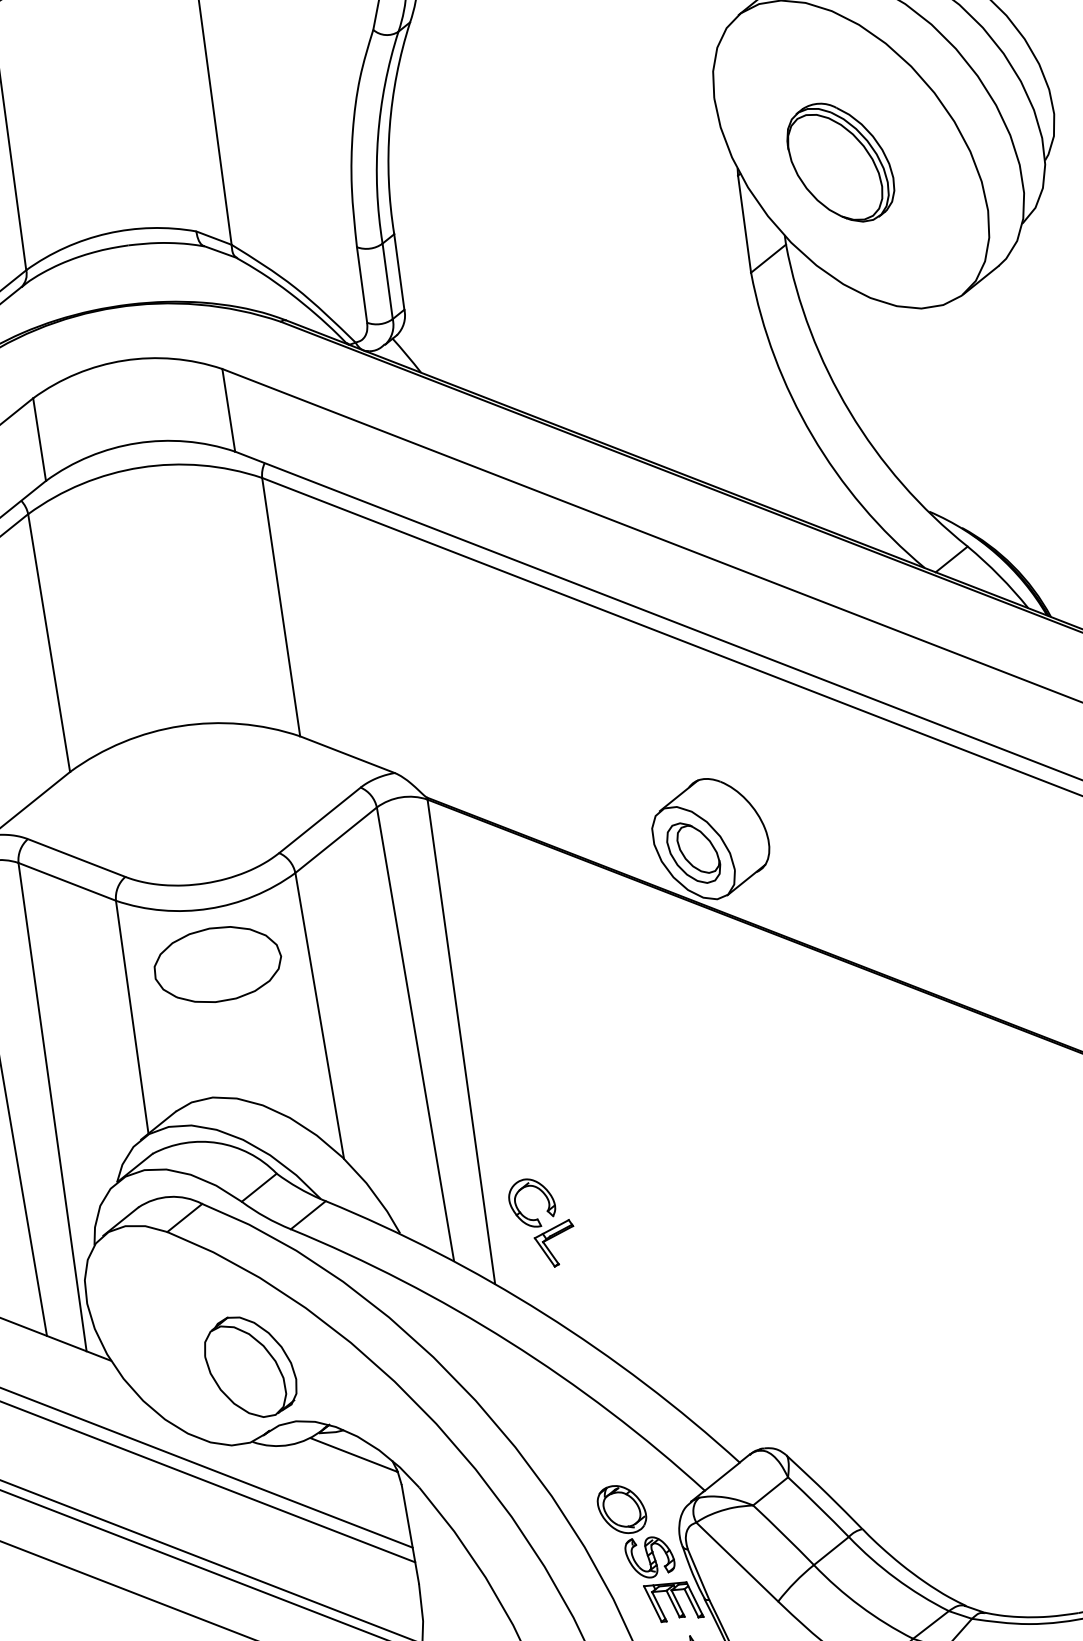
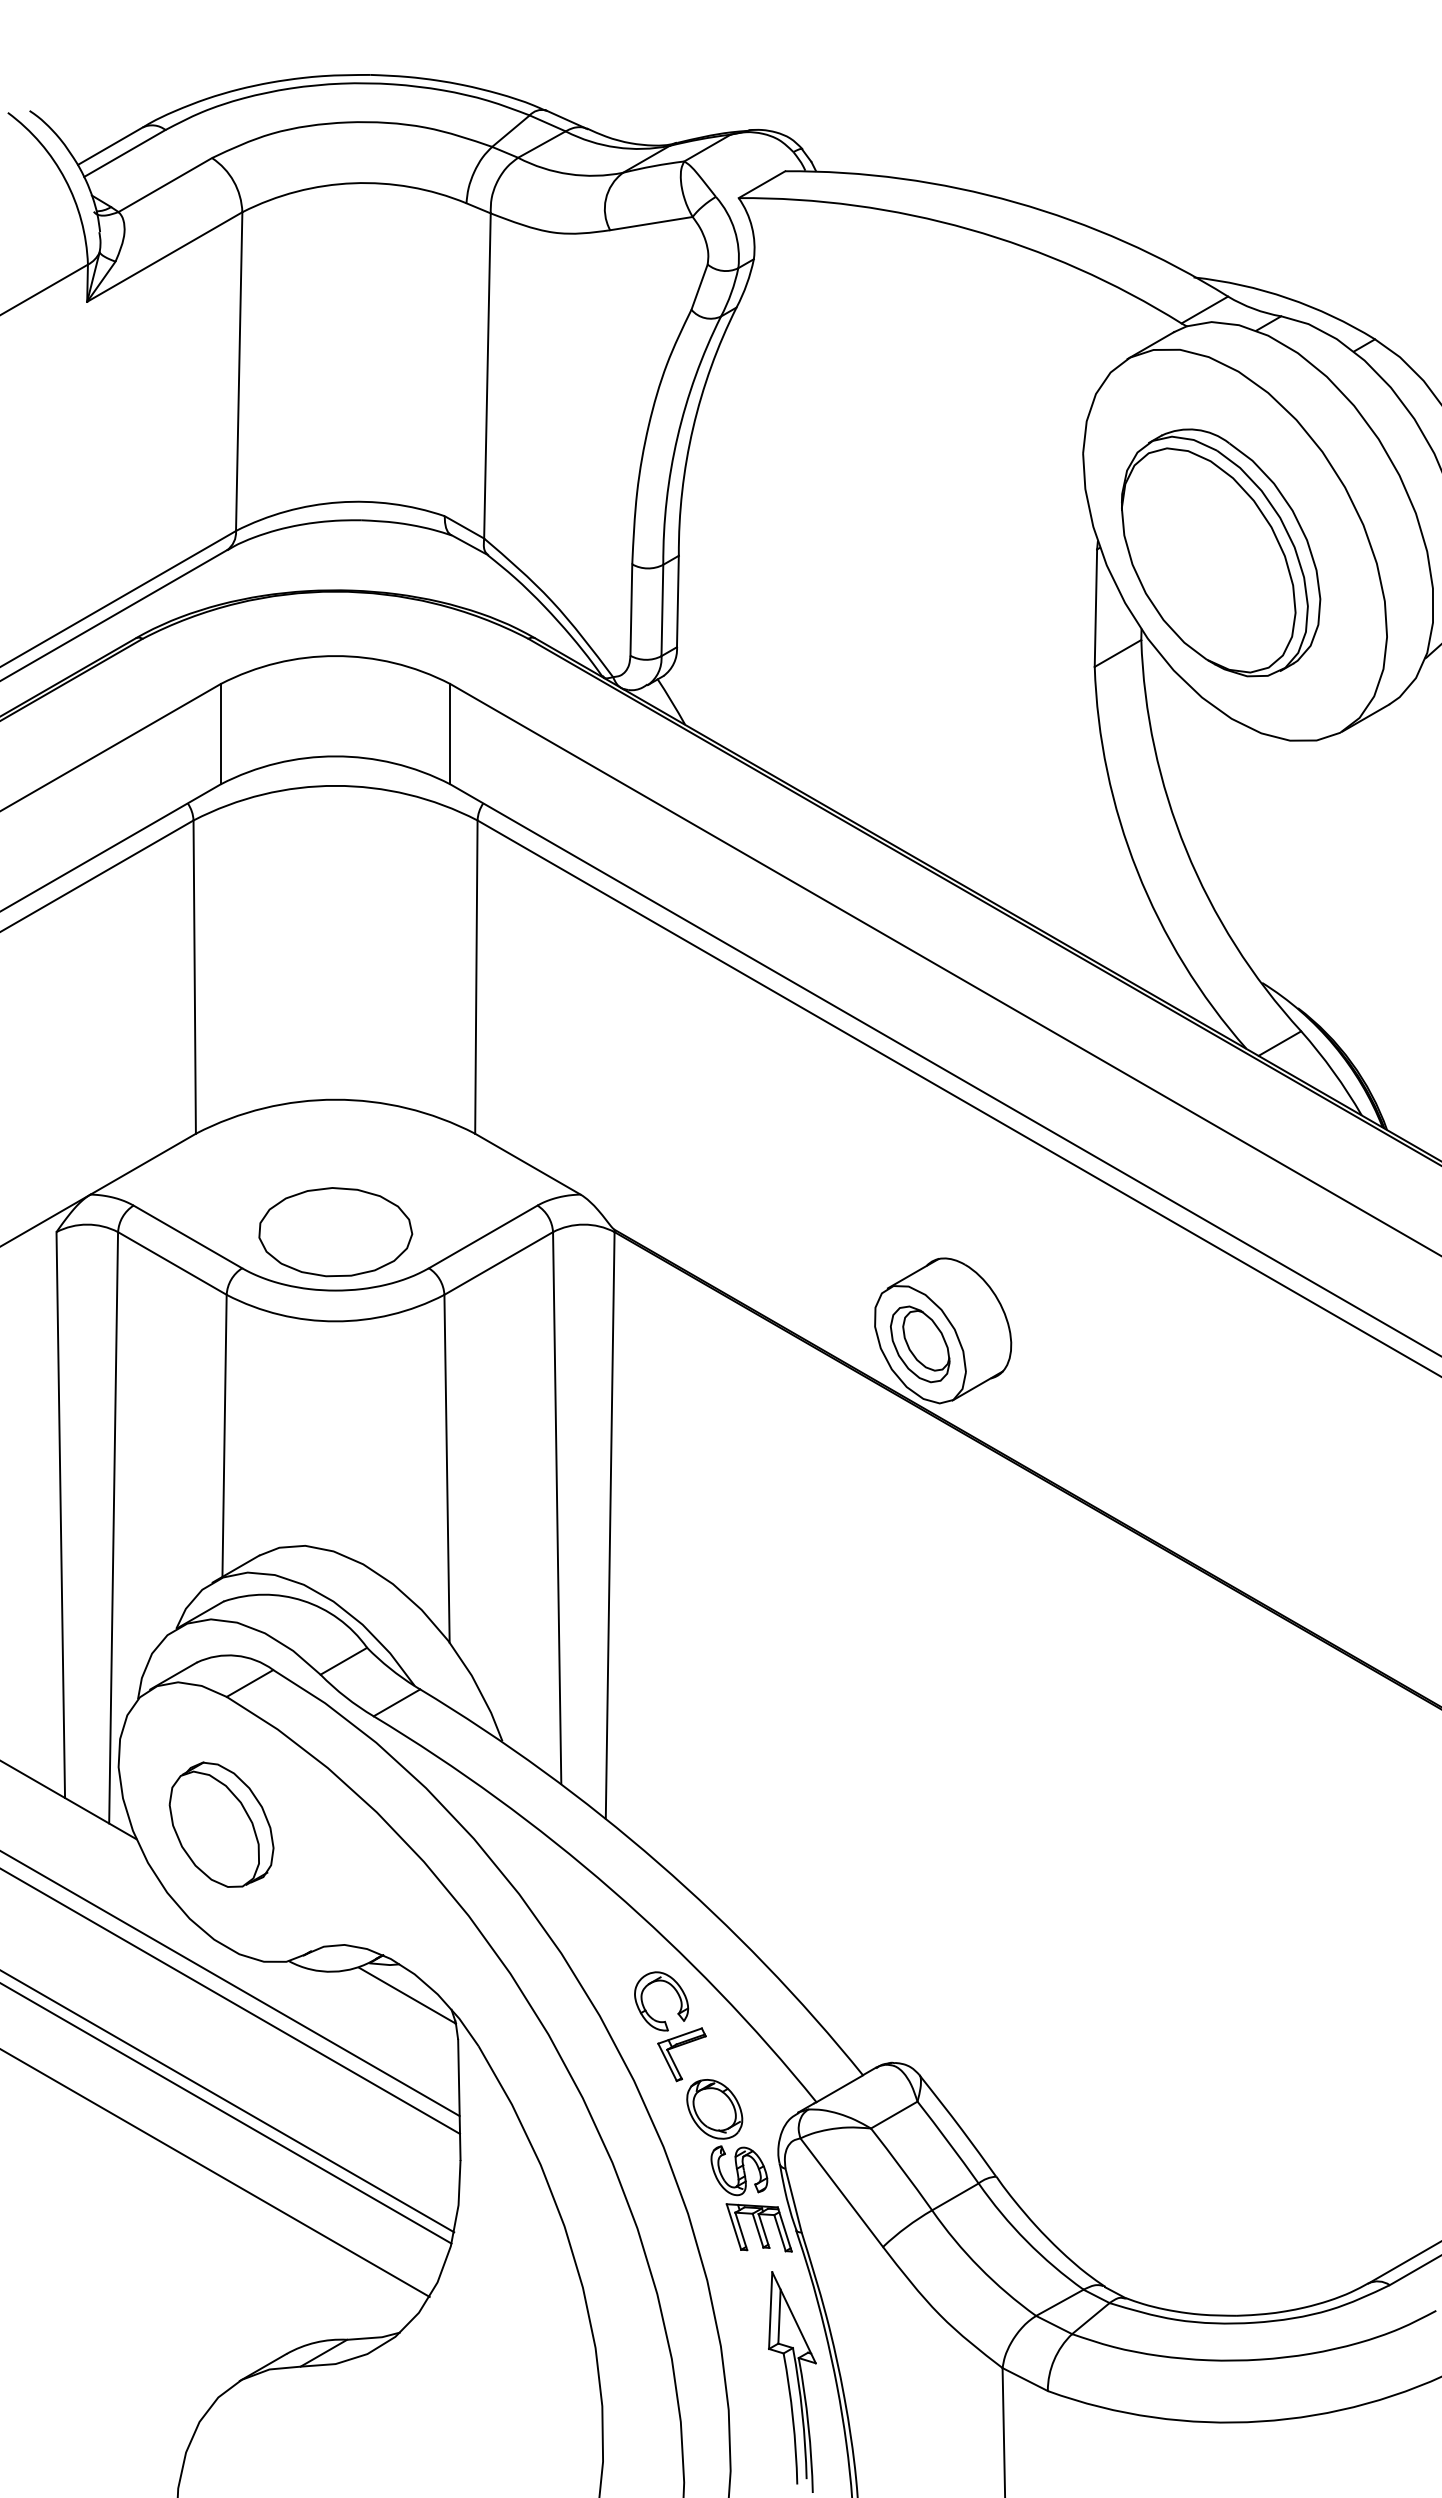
part: (840, 162) -> (1221, 552), size x1.67
part: (217, 964) -> (335, 1232), moved
part: (542, 1222) -> (670, 2026), moved
part: (250, 1366) -> (221, 1824), moved

